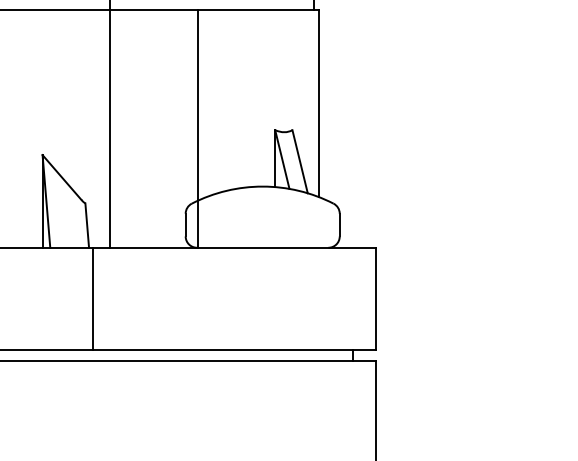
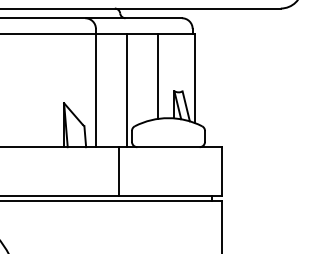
line: (241, 98) -> (158, 76), added
line: (197, 128) -> (126, 90), moved
line: (91, 299) -> (118, 171), moved

